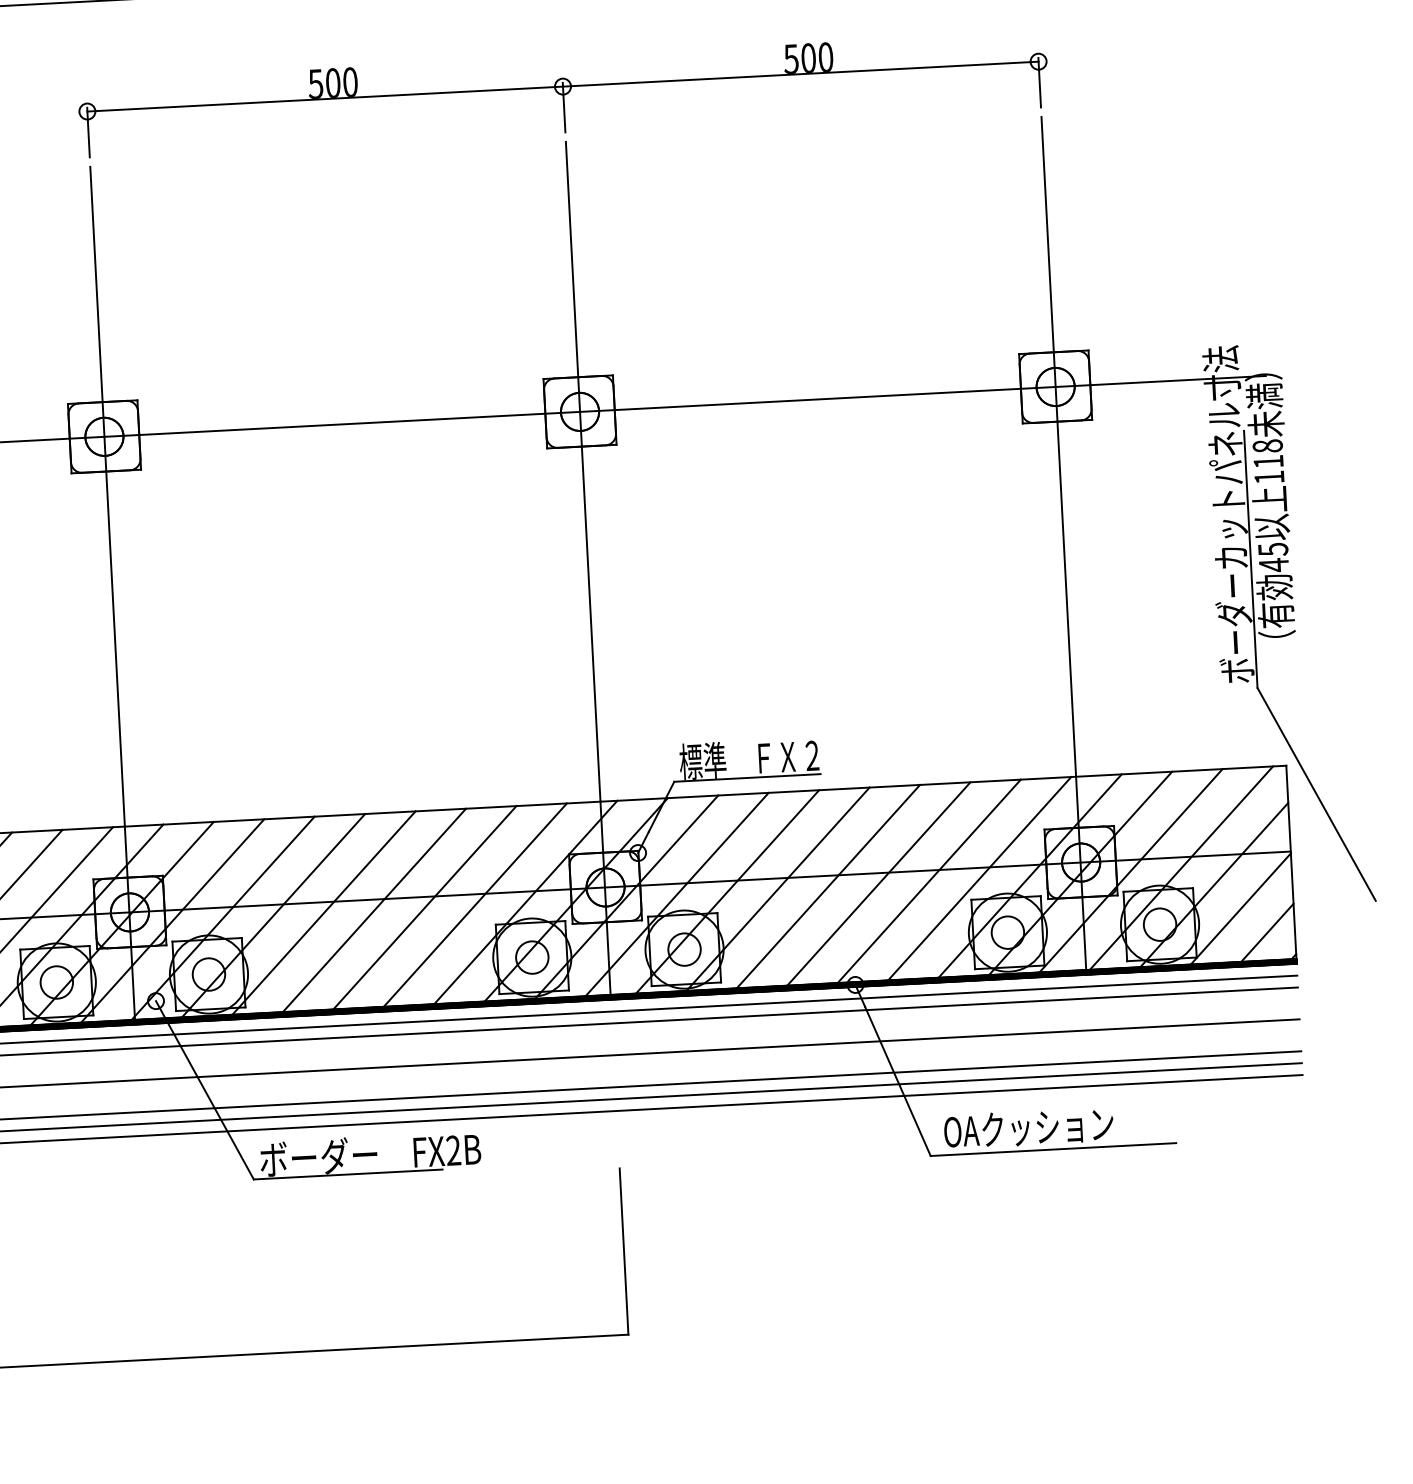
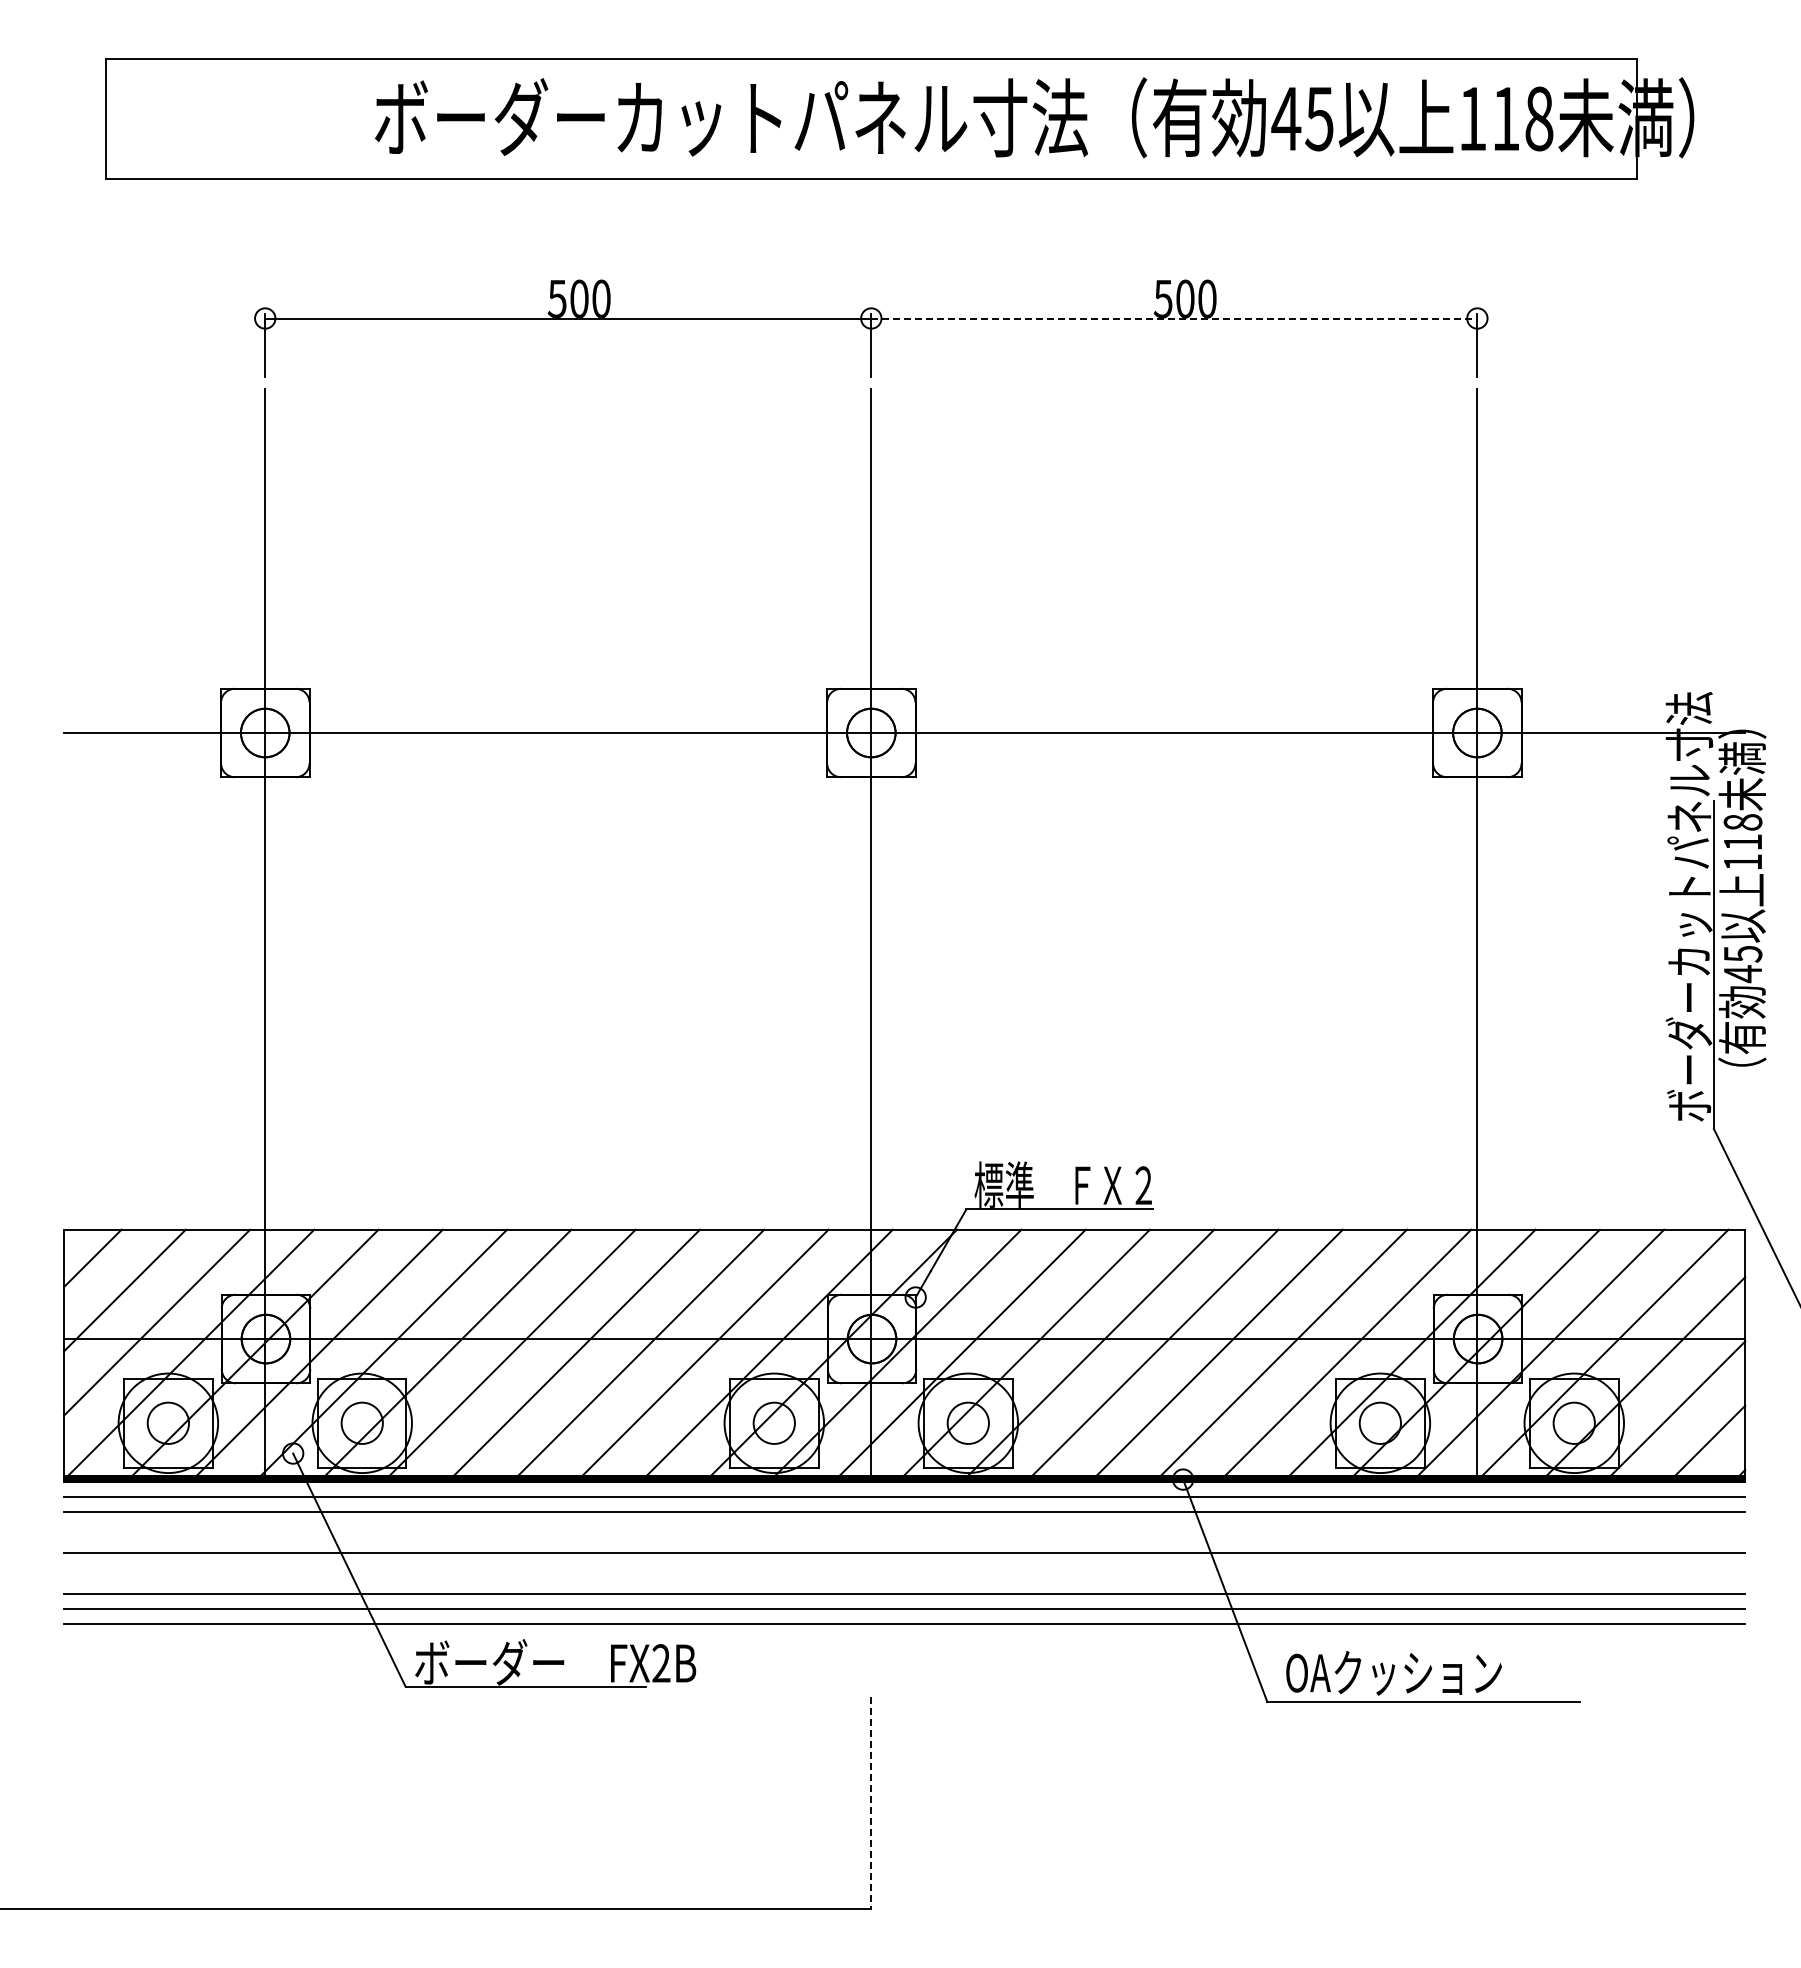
line: (800, 74) -> (1174, 318), solid -> dashed
line: (624, 1251) -> (871, 1803), solid -> dashed

